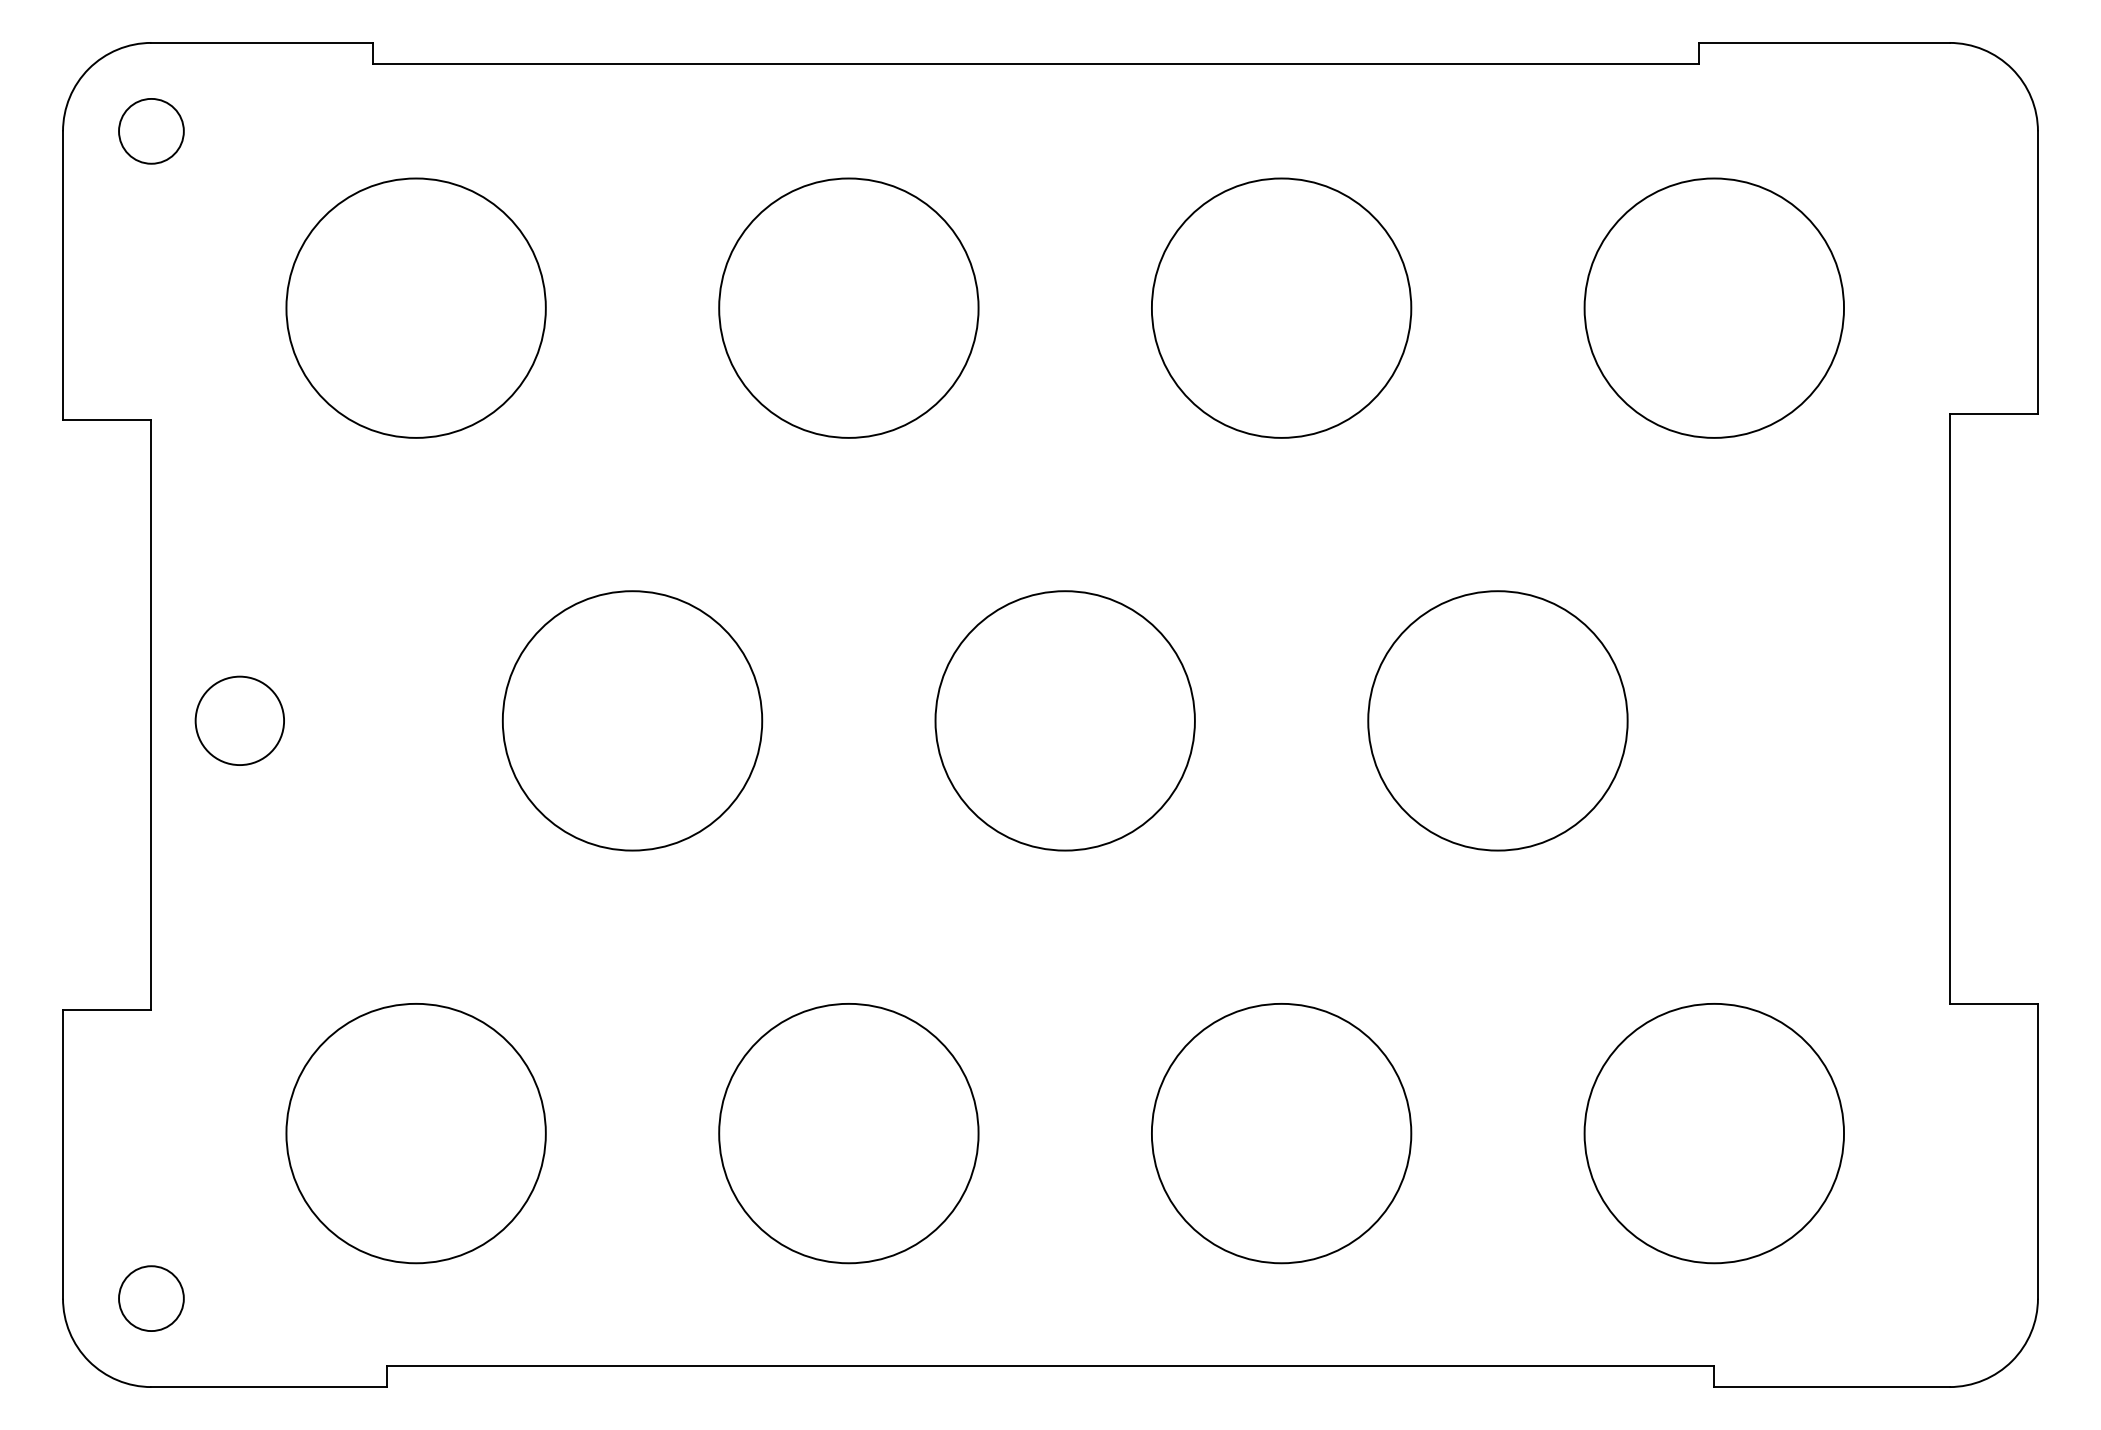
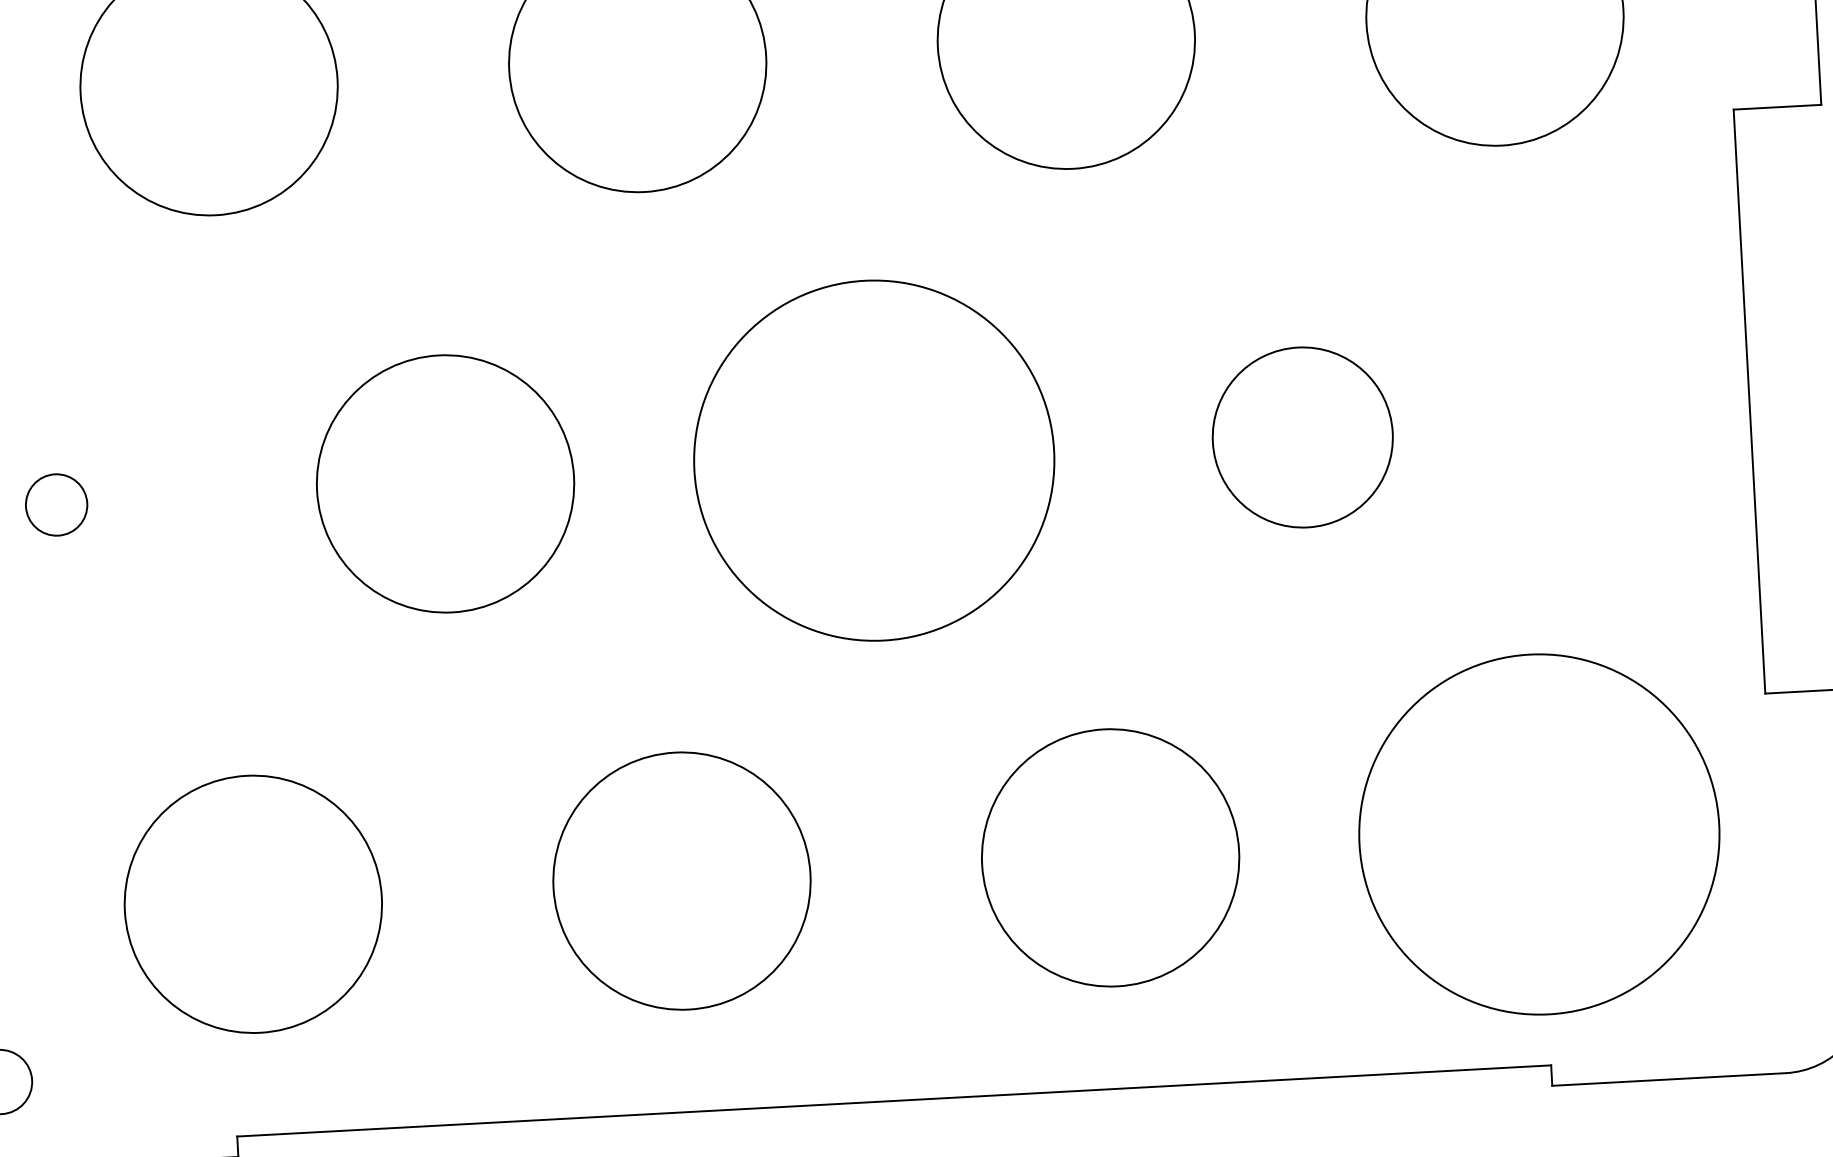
circle: (239, 720) -> (56, 504), size x0.7
circle: (1064, 720) -> (873, 460), size x1.4
circle: (1497, 720) -> (1302, 437), size x0.7
circle: (1713, 1133) -> (1538, 834), size x1.4

